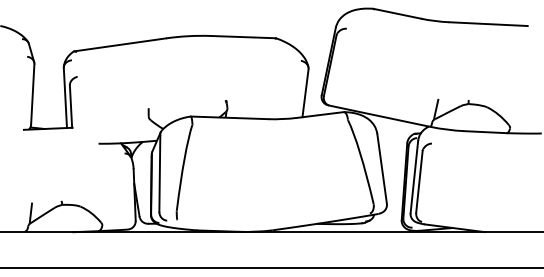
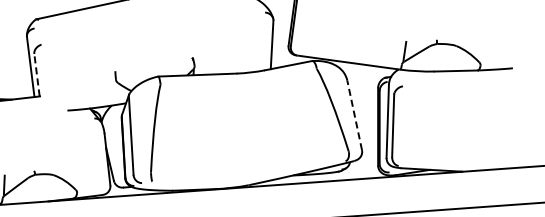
line: (70, 106) -> (36, 75), solid -> dashed
line: (382, 168) -> (355, 115), solid -> dashed

